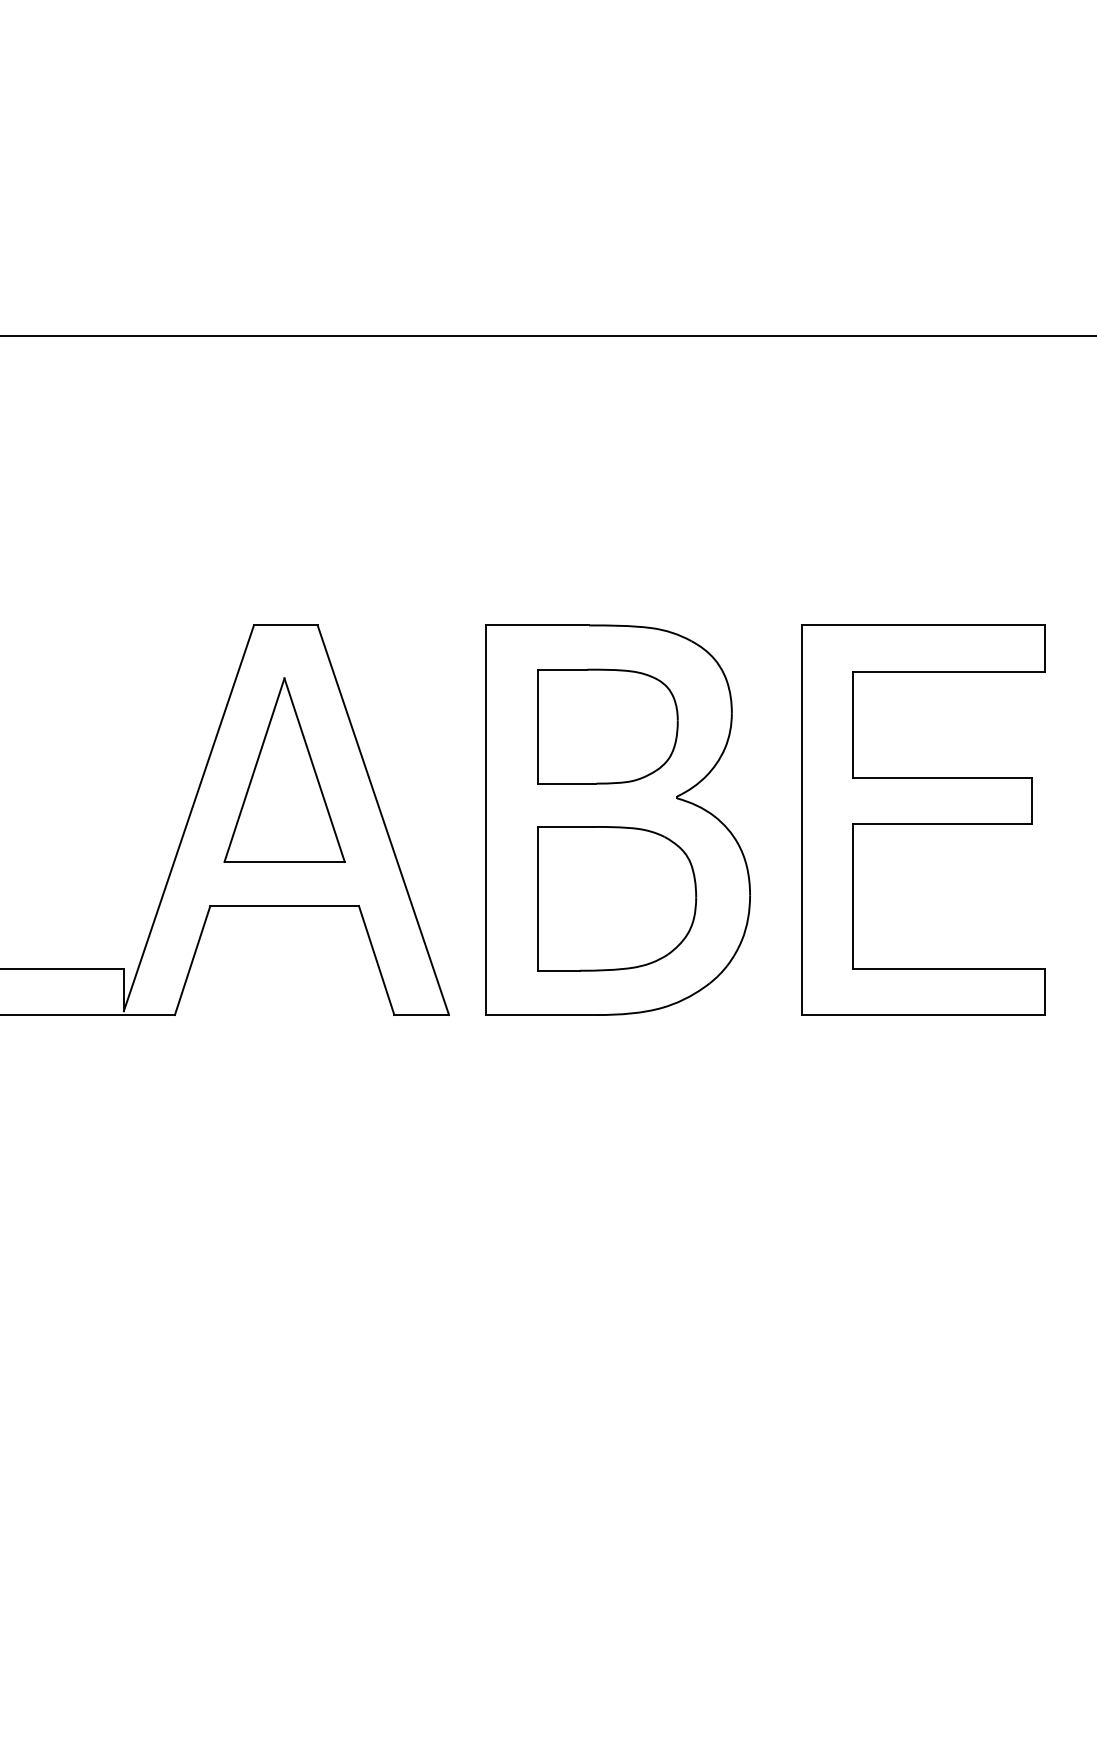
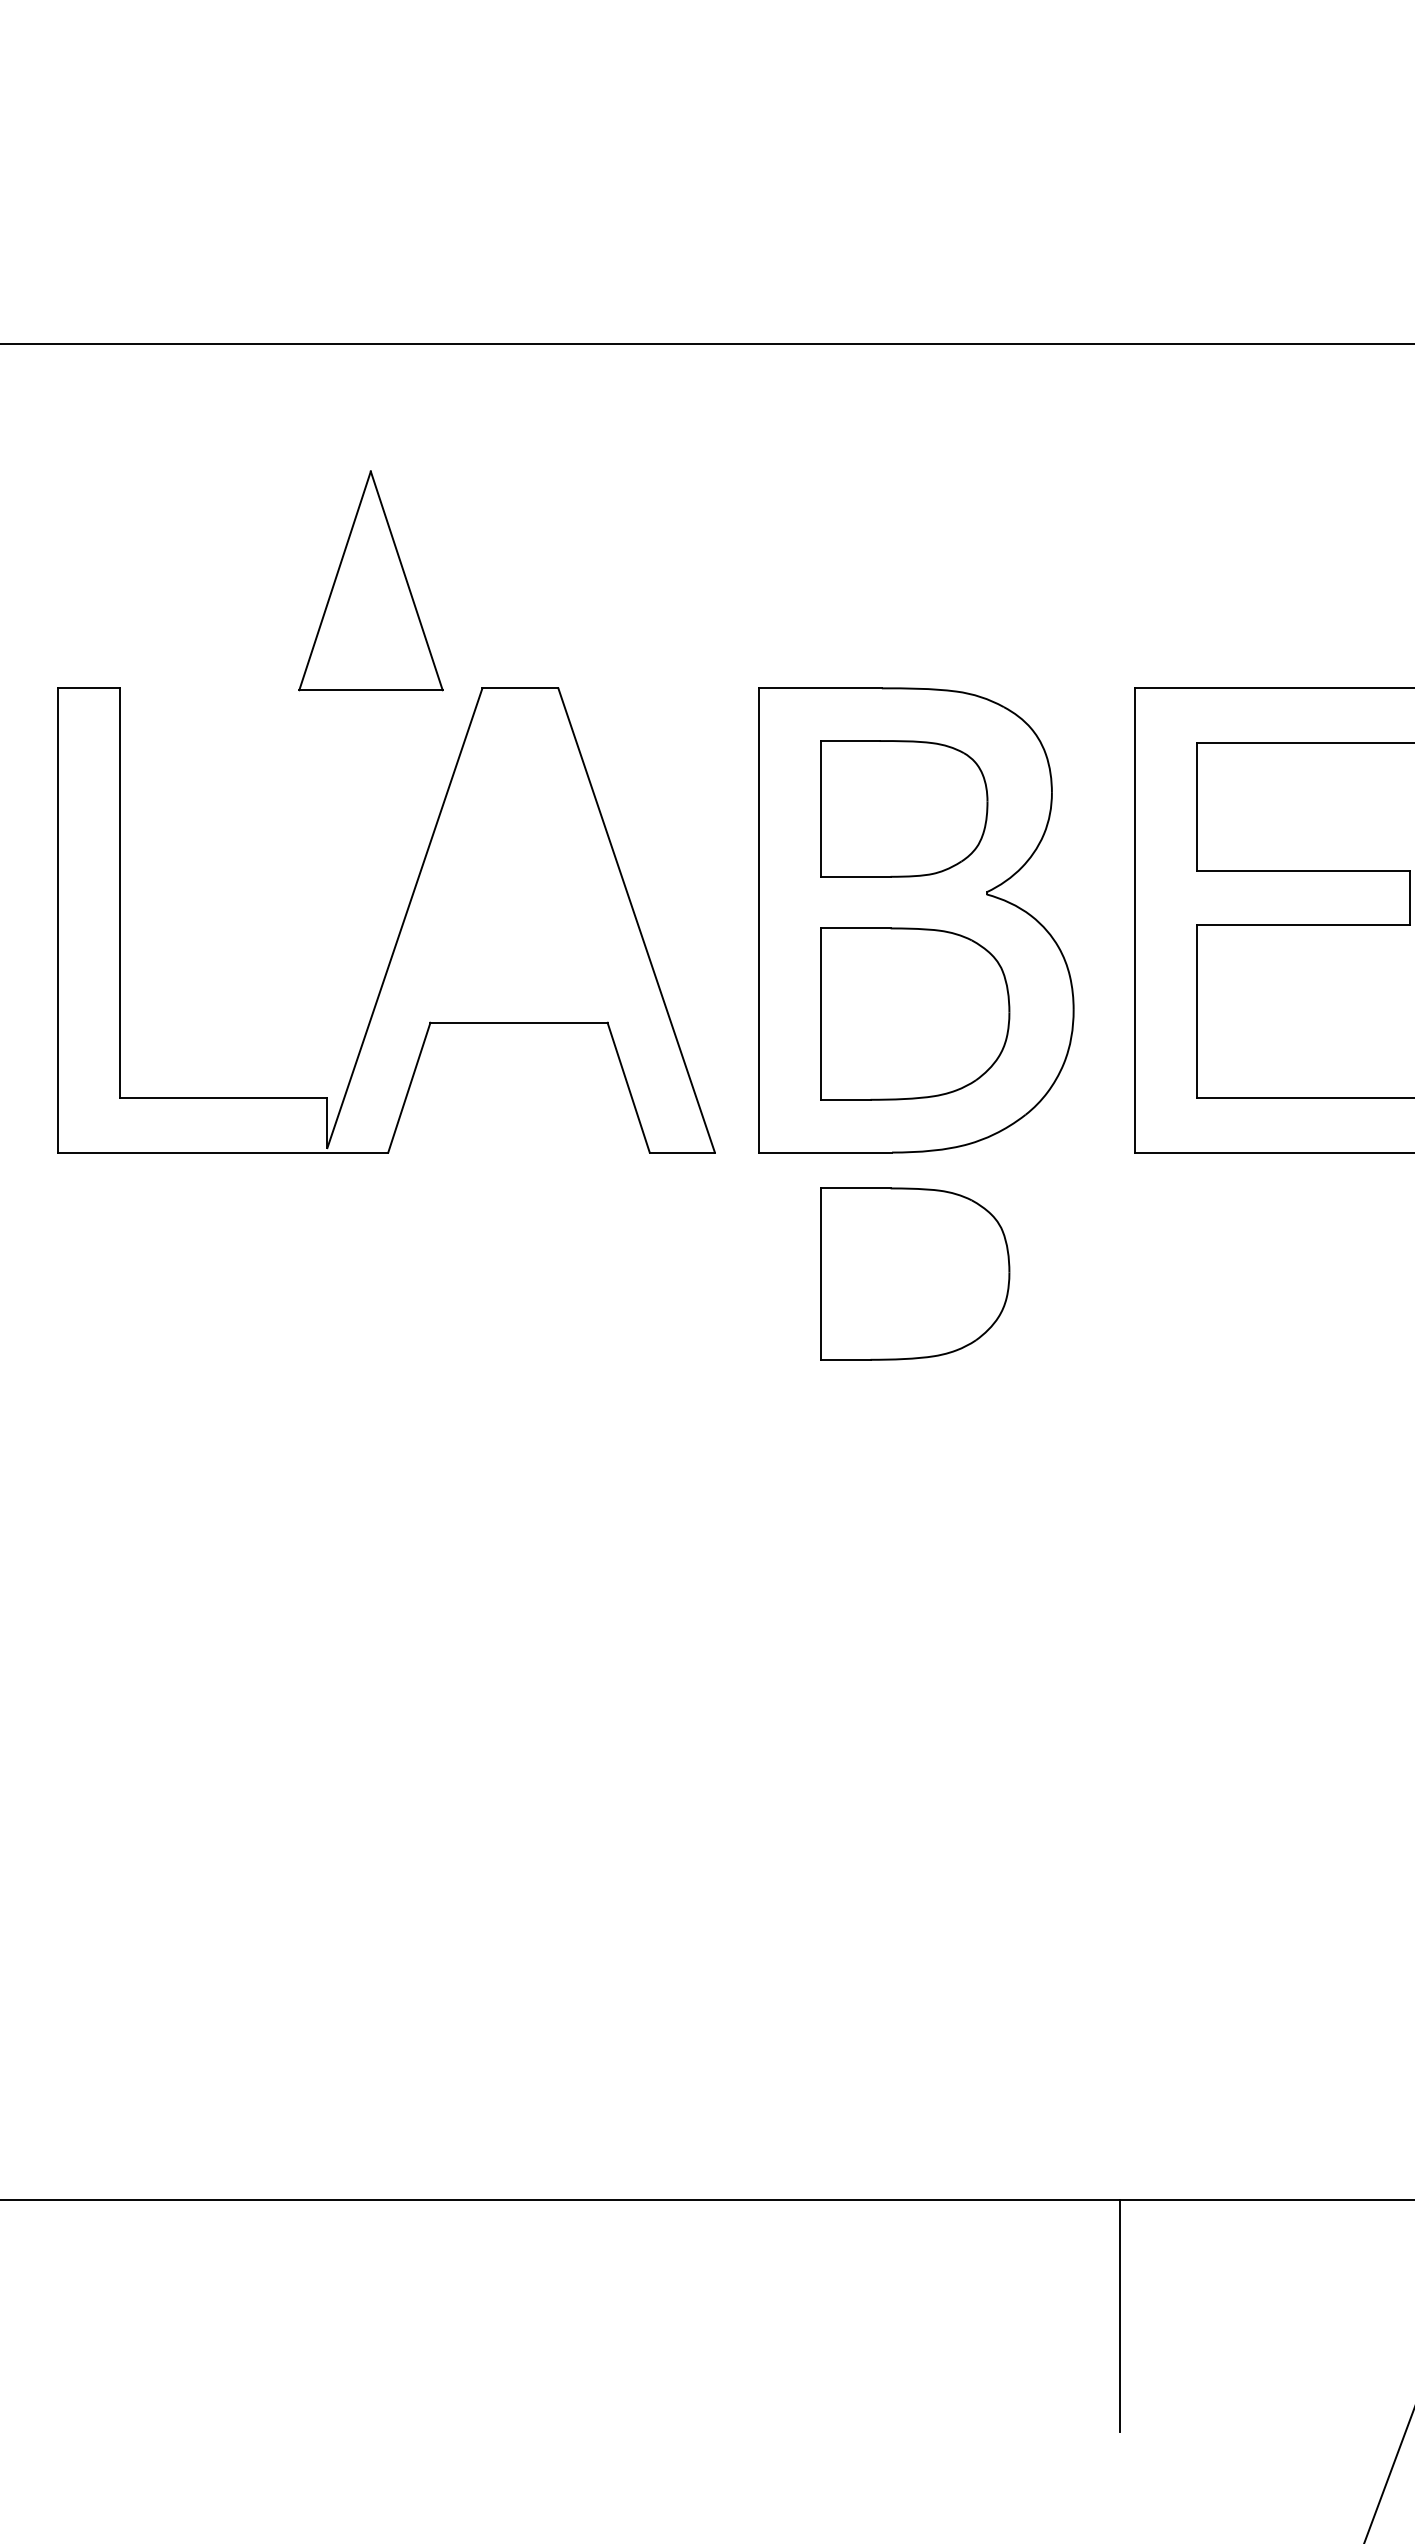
part: (284, 769) -> (370, 580), moved
part: (617, 1116) -> (915, 1273), added

